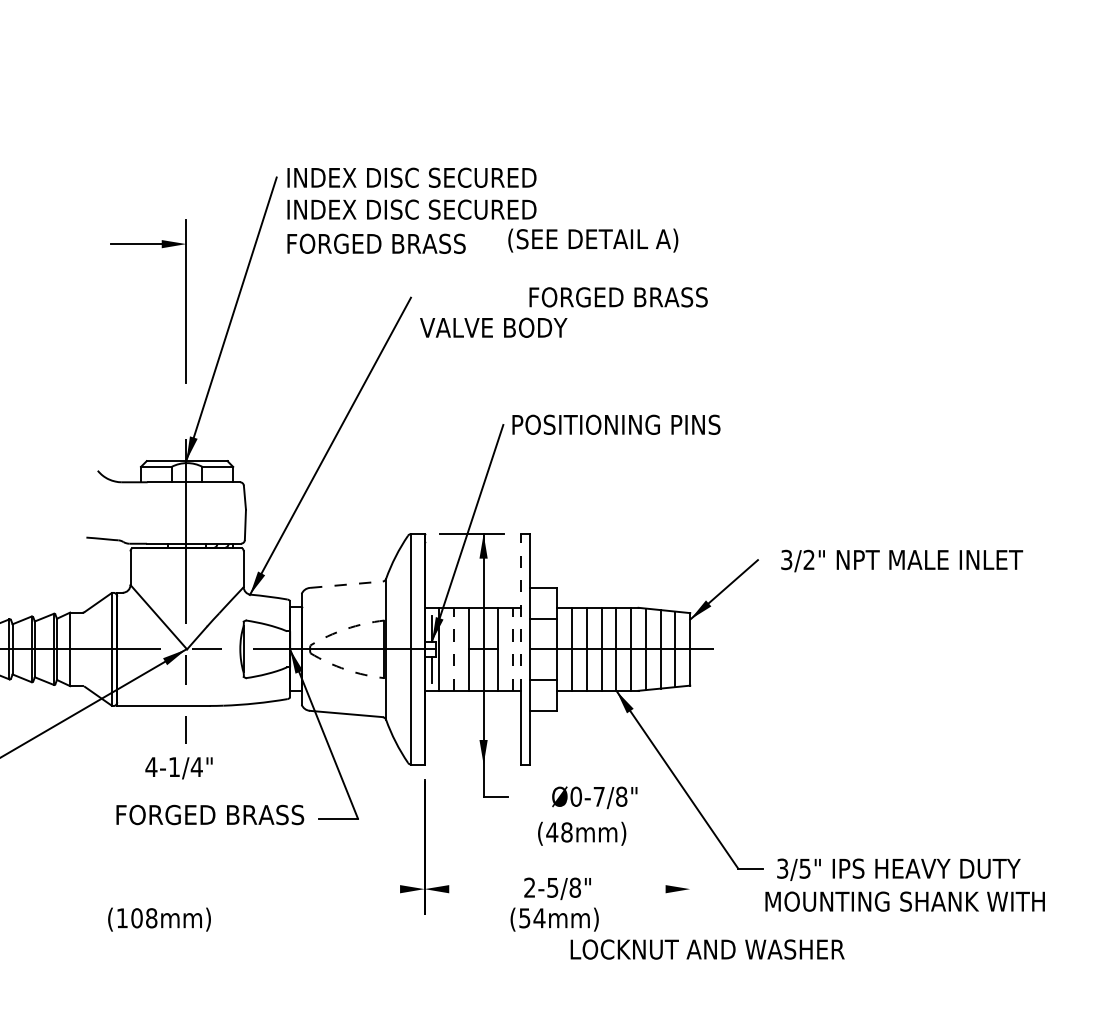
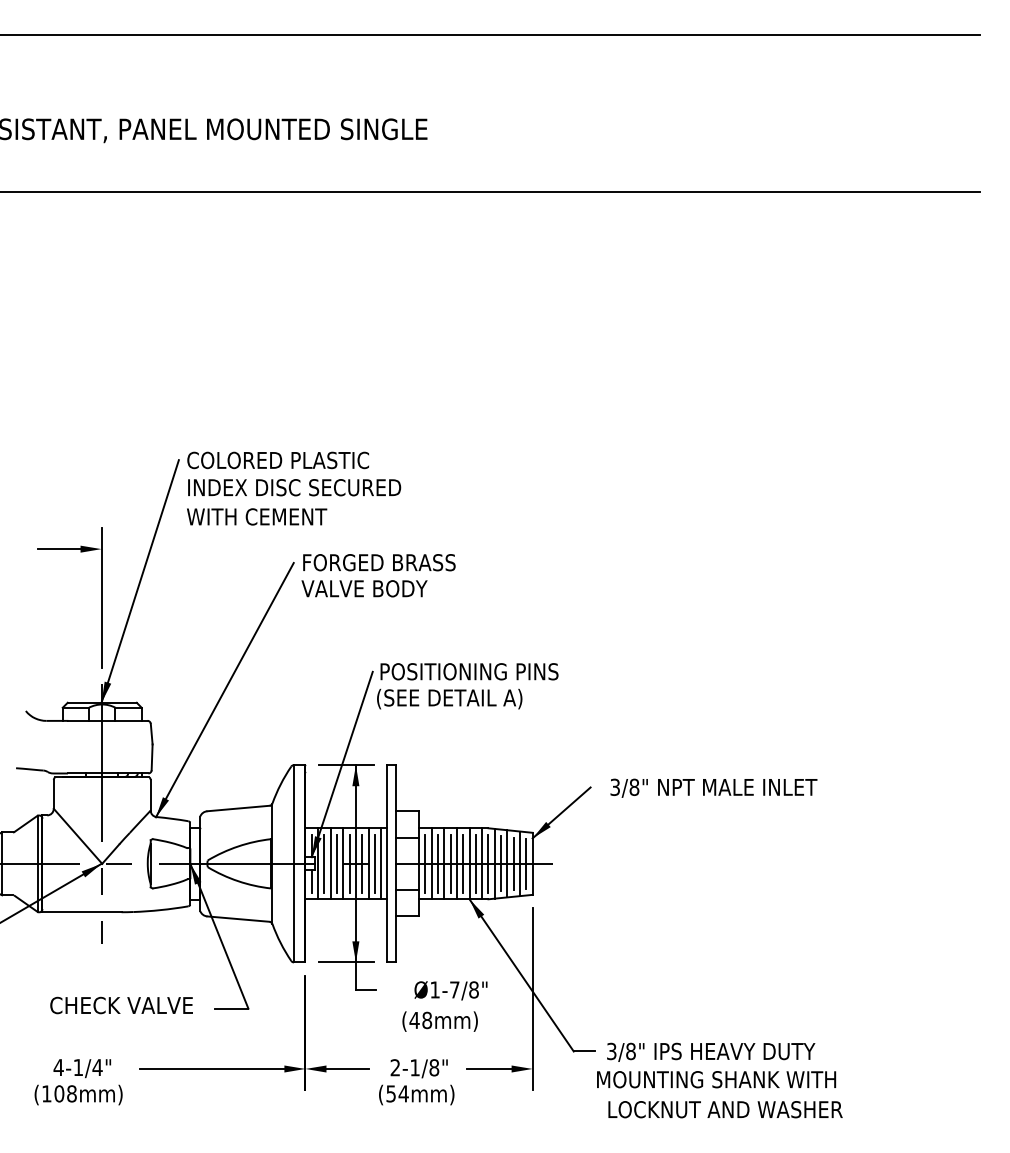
text: (411, 177) -> (294, 460), INDEX DISC SECURED -> COLORED PLASTIC
text: (593, 239) -> (449, 698), moved
text: (375, 243) -> (263, 516), FORGED BRASS -> WITH CEMENT
text: (618, 297) -> (379, 562), moved
part: (186, 300) -> (101, 597), moved
text: (809, 558) -> (634, 786), 3/2" -> 3/8"
line: (347, 584) -> (239, 808), dashed -> solid
line: (520, 611) -> (387, 831), dashed -> solid
arc: (346, 629) -> (238, 846), dashed -> solid
line: (446, 648) -> (324, 863), added
line: (453, 648) -> (330, 863), dashed -> solid
line: (462, 648) -> (337, 863), added
line: (476, 648) -> (349, 863), added
line: (491, 648) -> (362, 863), added
line: (505, 648) -> (374, 863), added
line: (513, 648) -> (381, 863), dashed -> solid
line: (564, 648) -> (425, 863), added
line: (579, 648) -> (437, 863), added
line: (594, 648) -> (450, 863), added
line: (609, 648) -> (463, 863), added
line: (623, 648) -> (475, 863), added
line: (638, 648) -> (488, 863), added
line: (653, 648) -> (501, 863), added
line: (667, 648) -> (513, 863), added
line: (683, 648) -> (526, 863), added
arc: (346, 670) -> (238, 881), dashed -> solid
line: (471, 764) -> (345, 962), added
text: (178, 768) -> (81, 1068), moved
text: (576, 796) -> (435, 989), Ø0-7/8" -> Ø1-7/8"
line: (690, 806) -> (532, 998), added
text: (209, 814) -> (121, 1005), FORGED BRASS -> CHECK VALVE
text: (804, 868) -> (630, 1051), 3/5" -> 3/8"
text: (552, 887) -> (414, 1067), 2-5/8" -> 2-1/8"
line: (314, 888) -> (211, 1068), added
line: (473, 888) -> (347, 1068), added
line: (638, 888) -> (488, 1068), added
text: (707, 949) -> (725, 1109), moved

